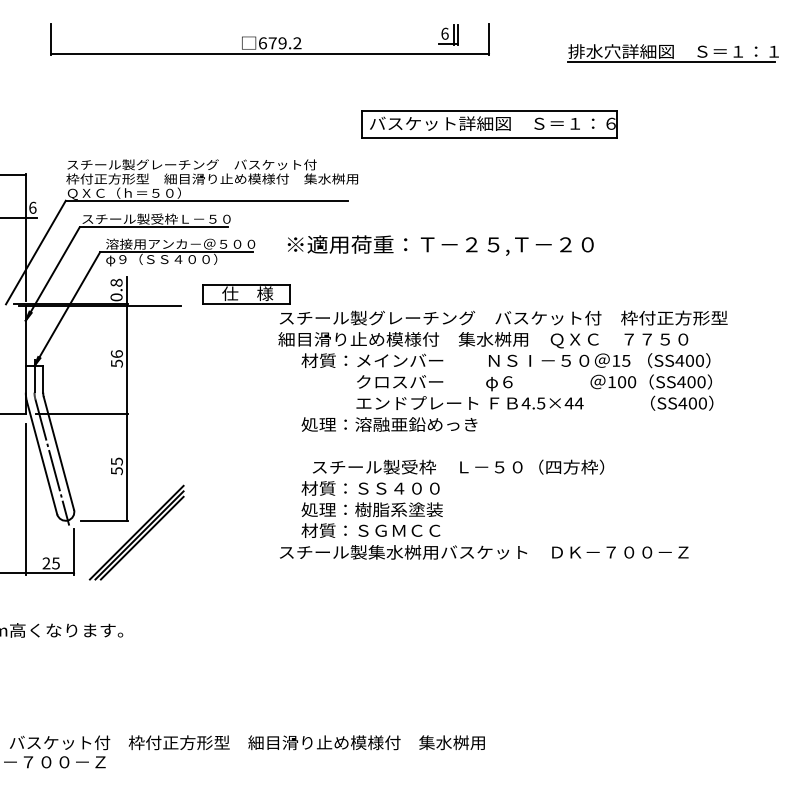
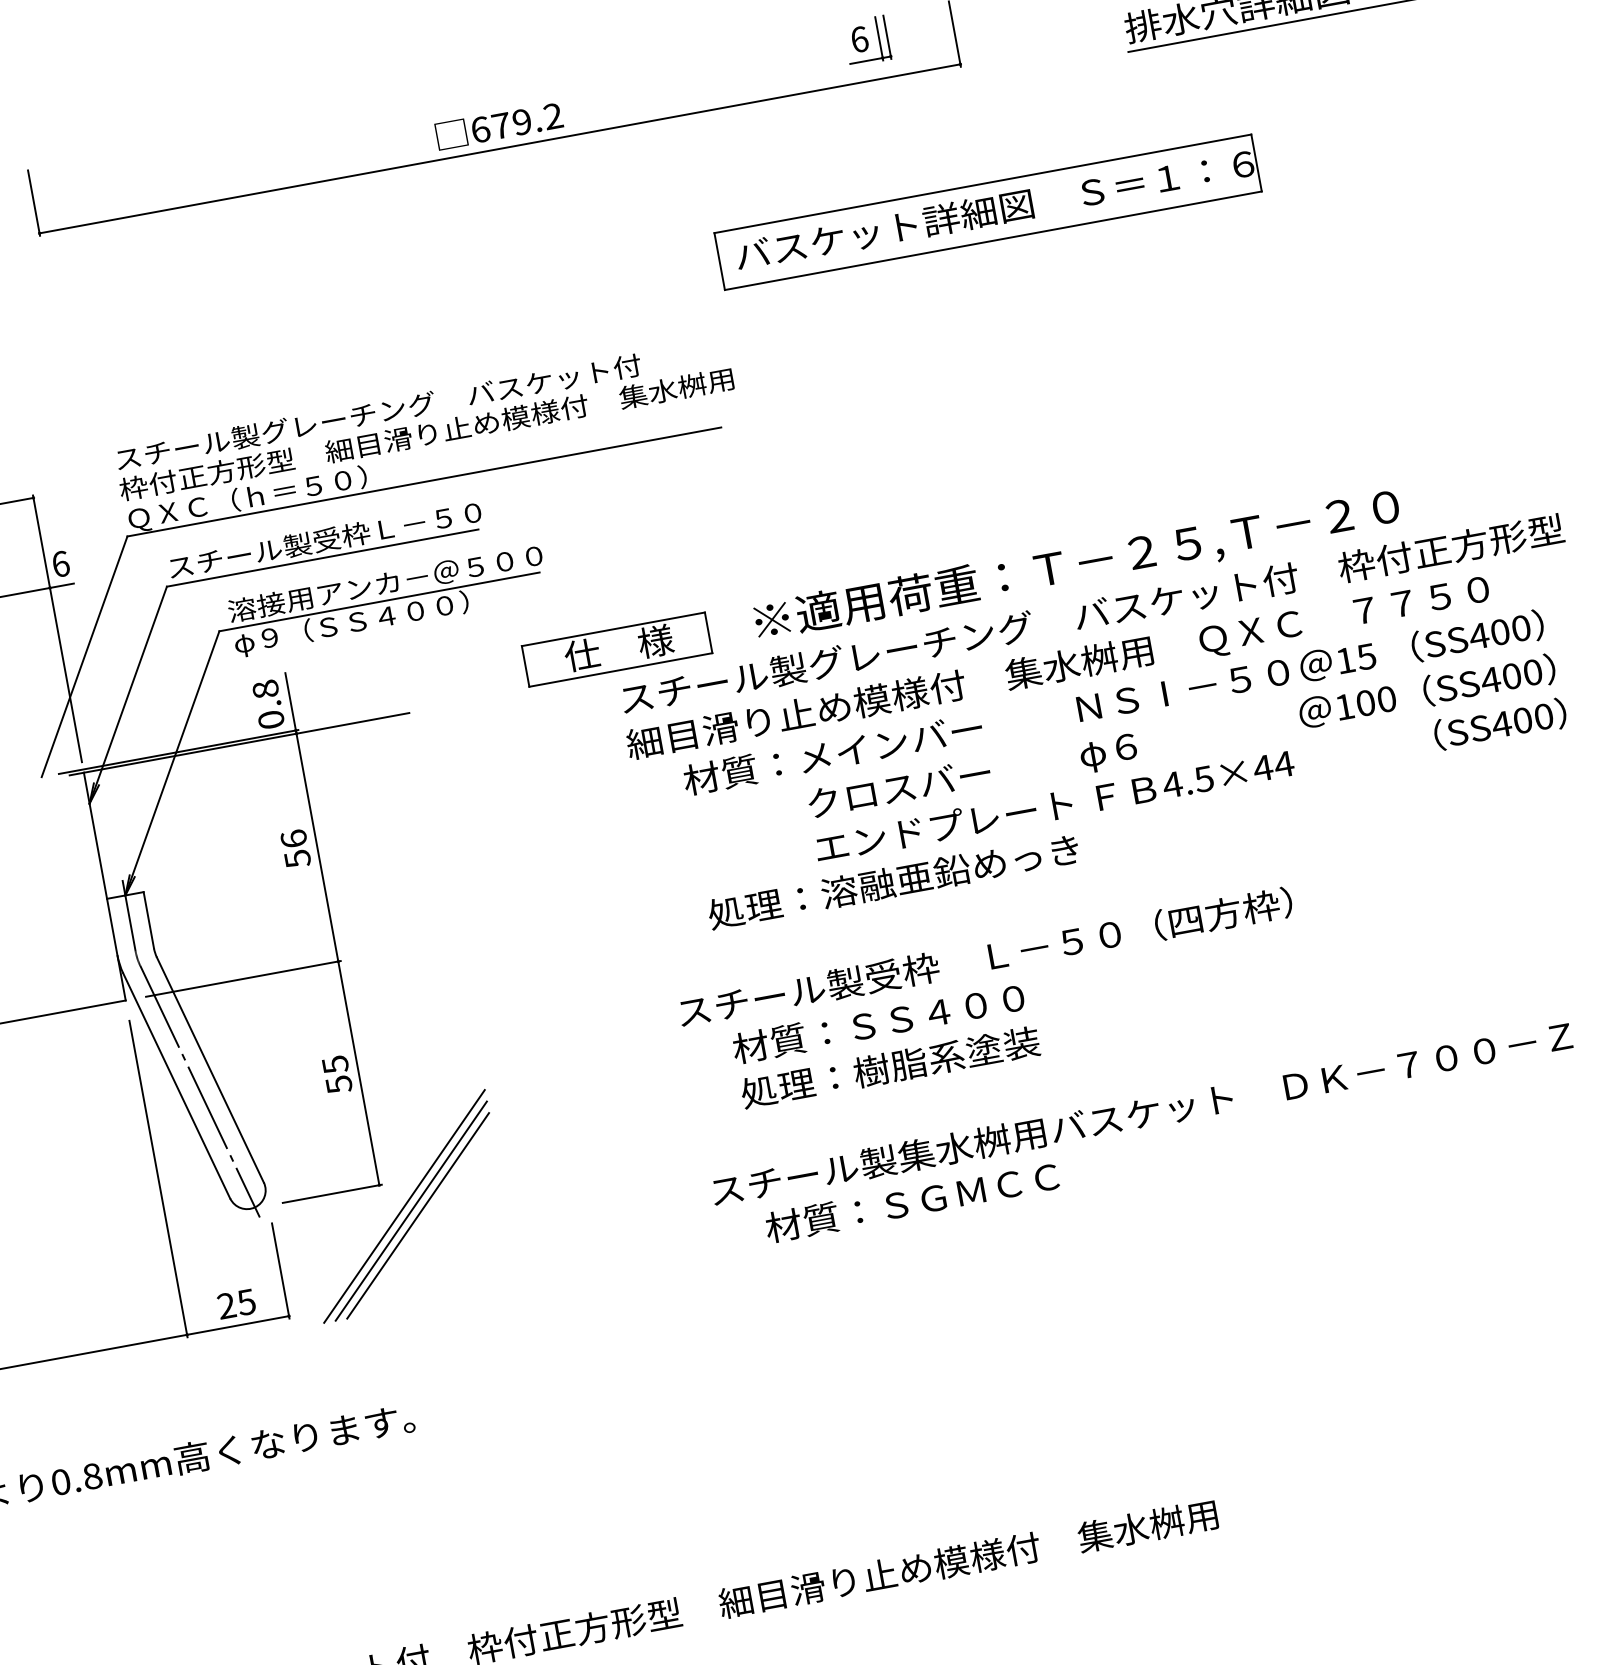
text: (440, 245) -> (1076, 565), moved
part: (246, 294) -> (616, 650), moved
text: (458, 466) -> (985, 956), moved
text: (370, 530) -> (911, 1202), moved

